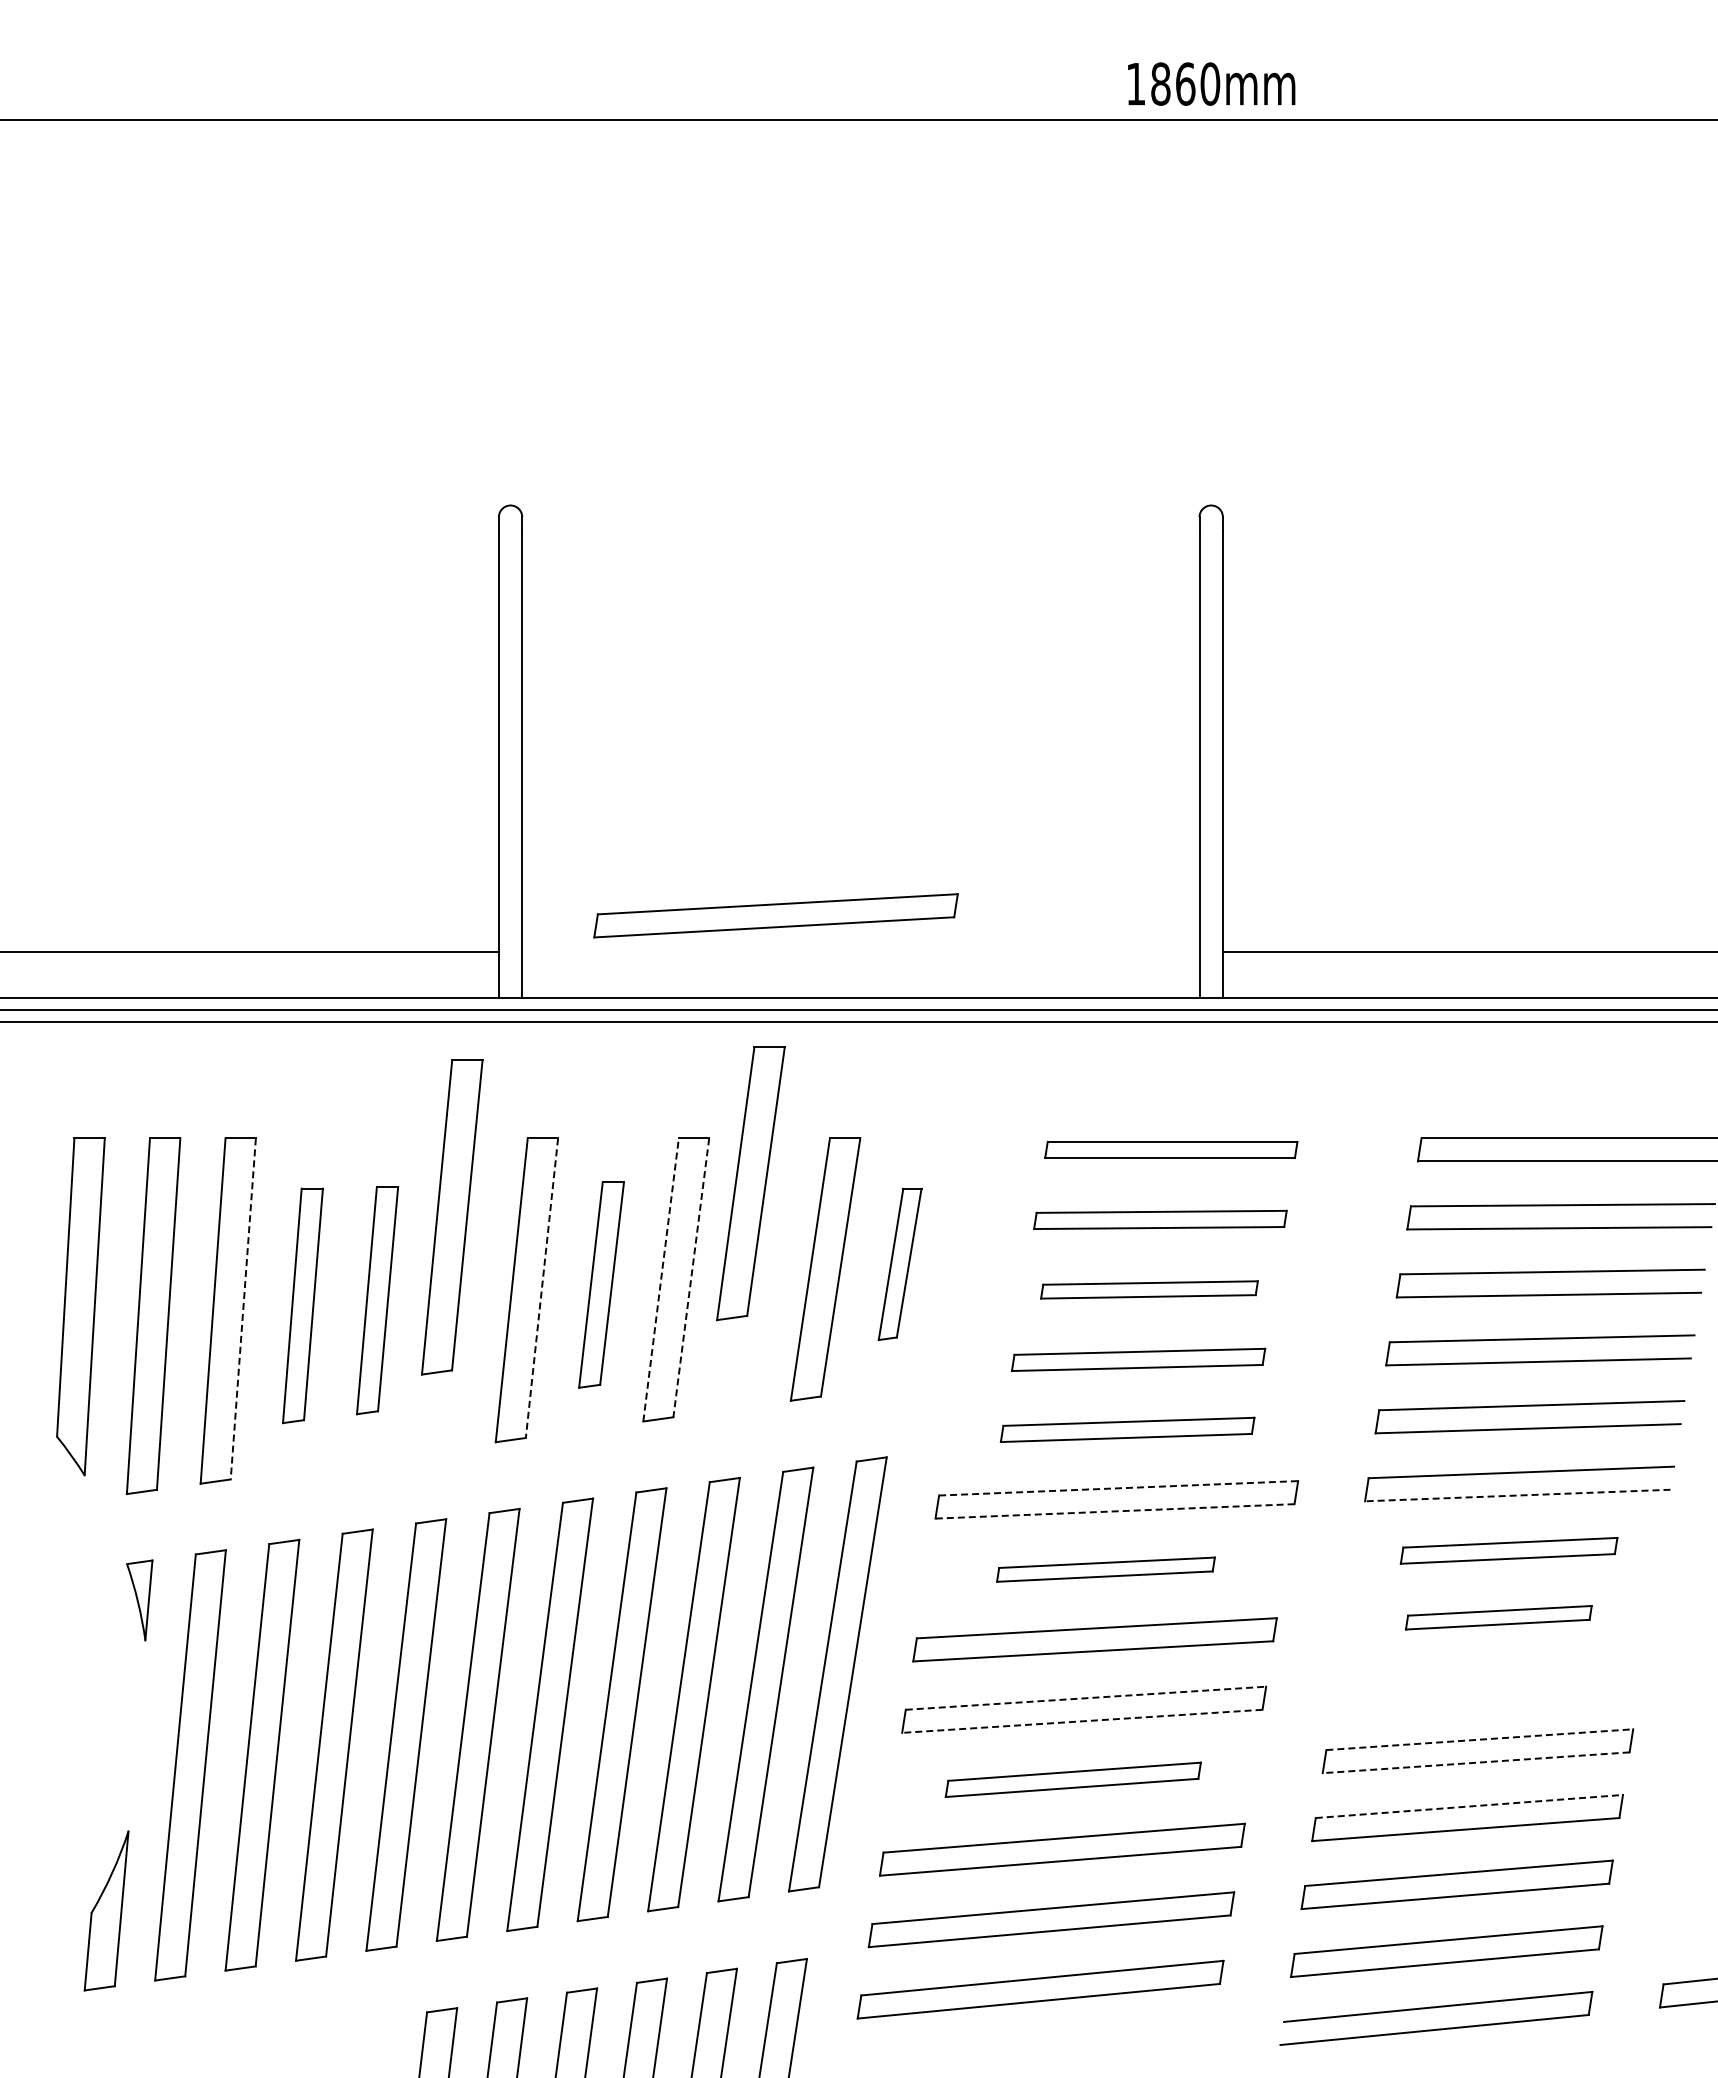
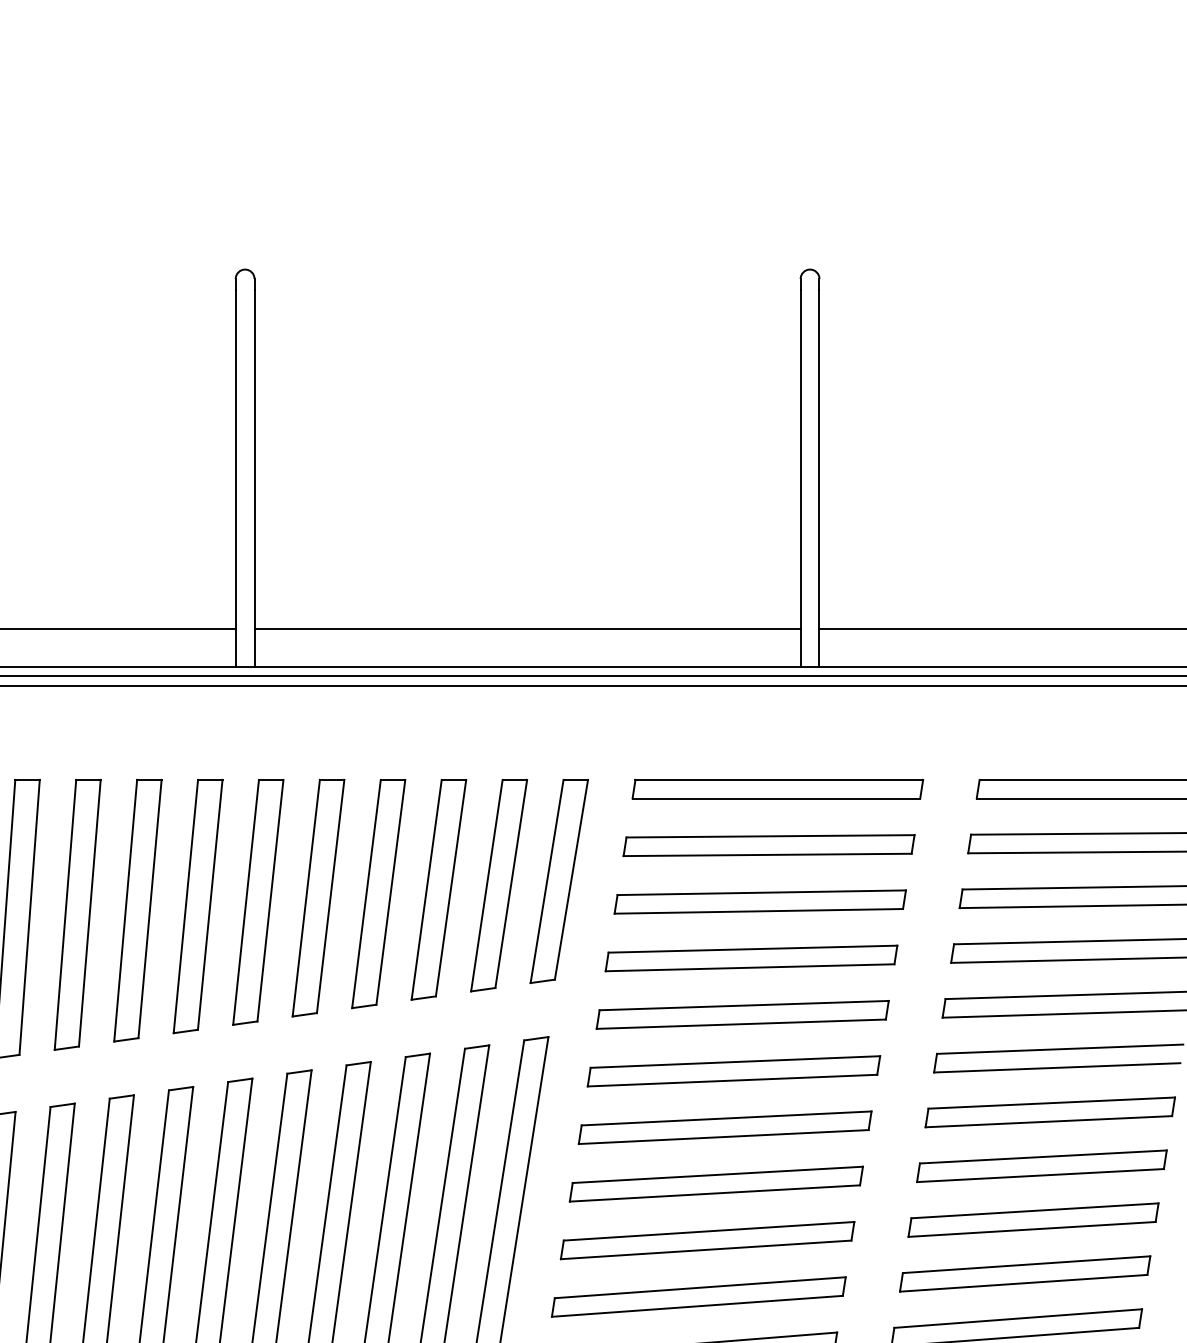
part: (775, 915) -> (458, 600), removed
line: (860, 951) -> (527, 629), added
part: (1171, 1149) -> (778, 788), size x1.43
part: (750, 1183) -> (438, 889), moved
part: (452, 1217) -> (198, 906), moved
part: (1160, 1219) -> (769, 845), size x1.43
part: (899, 1264) -> (558, 881), size x1.67
line: (691, 1277) -> (391, 892), dashed -> solid
line: (661, 1279) -> (366, 893), dashed -> solid
part: (601, 1284) -> (318, 897), size x1.43
line: (541, 1288) -> (270, 900), dashed -> solid
part: (1149, 1289) -> (760, 901), size x1.67
part: (377, 1300) -> (137, 910), size x1.43
part: (302, 1305) -> (77, 914), size x1.43
line: (243, 1308) -> (29, 917), dashed -> solid
part: (1138, 1359) -> (751, 958), size x1.43
part: (1127, 1429) -> (742, 1014), size x1.43
line: (1118, 1488) -> (735, 1062), dashed -> solid
line: (1517, 1495) -> (1057, 1067), dashed -> solid
line: (1115, 1511) -> (732, 1080), dashed -> solid
part: (1508, 1550) -> (1049, 1112), size x1.43
part: (1105, 1569) -> (724, 1127), size x1.67
part: (1498, 1617) -> (1041, 1166), size x1.67
part: (1488, 1684) -> (1033, 1220), added
line: (1085, 1698) -> (708, 1231), dashed -> solid
line: (1082, 1721) -> (706, 1250), dashed -> solid
line: (1479, 1739) -> (1026, 1264), dashed -> solid
line: (1476, 1762) -> (1023, 1283), dashed -> solid
part: (1073, 1779) -> (699, 1296), size x1.43
line: (1469, 1806) -> (1018, 1318), dashed -> solid

